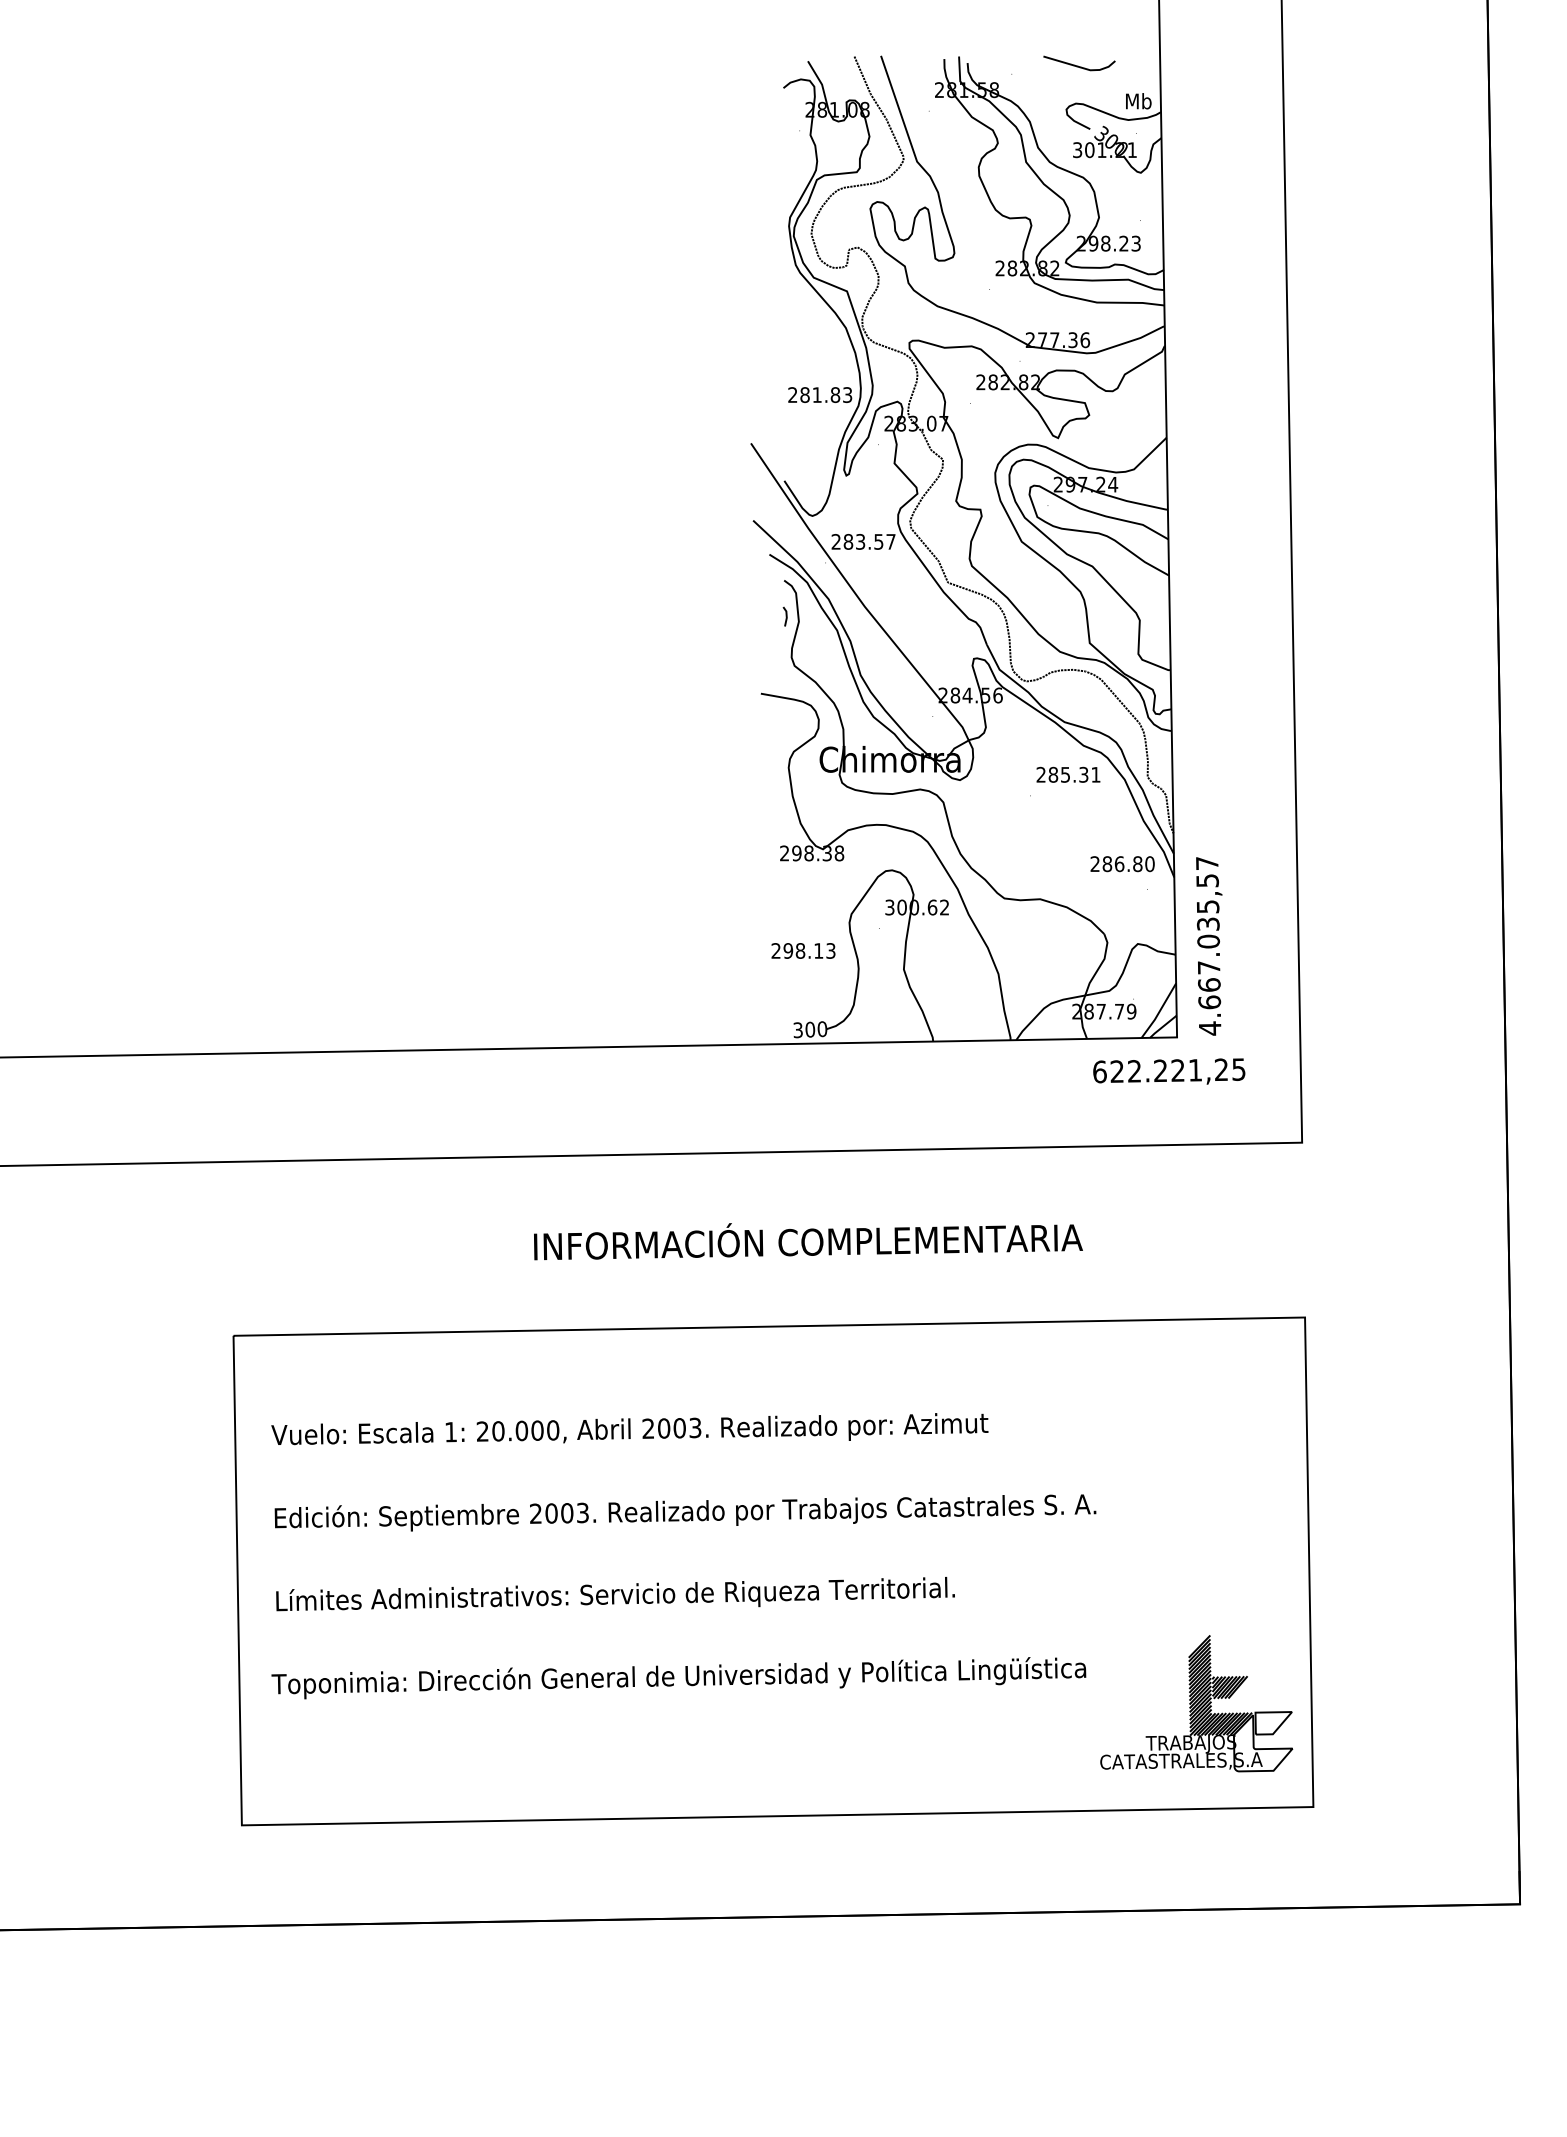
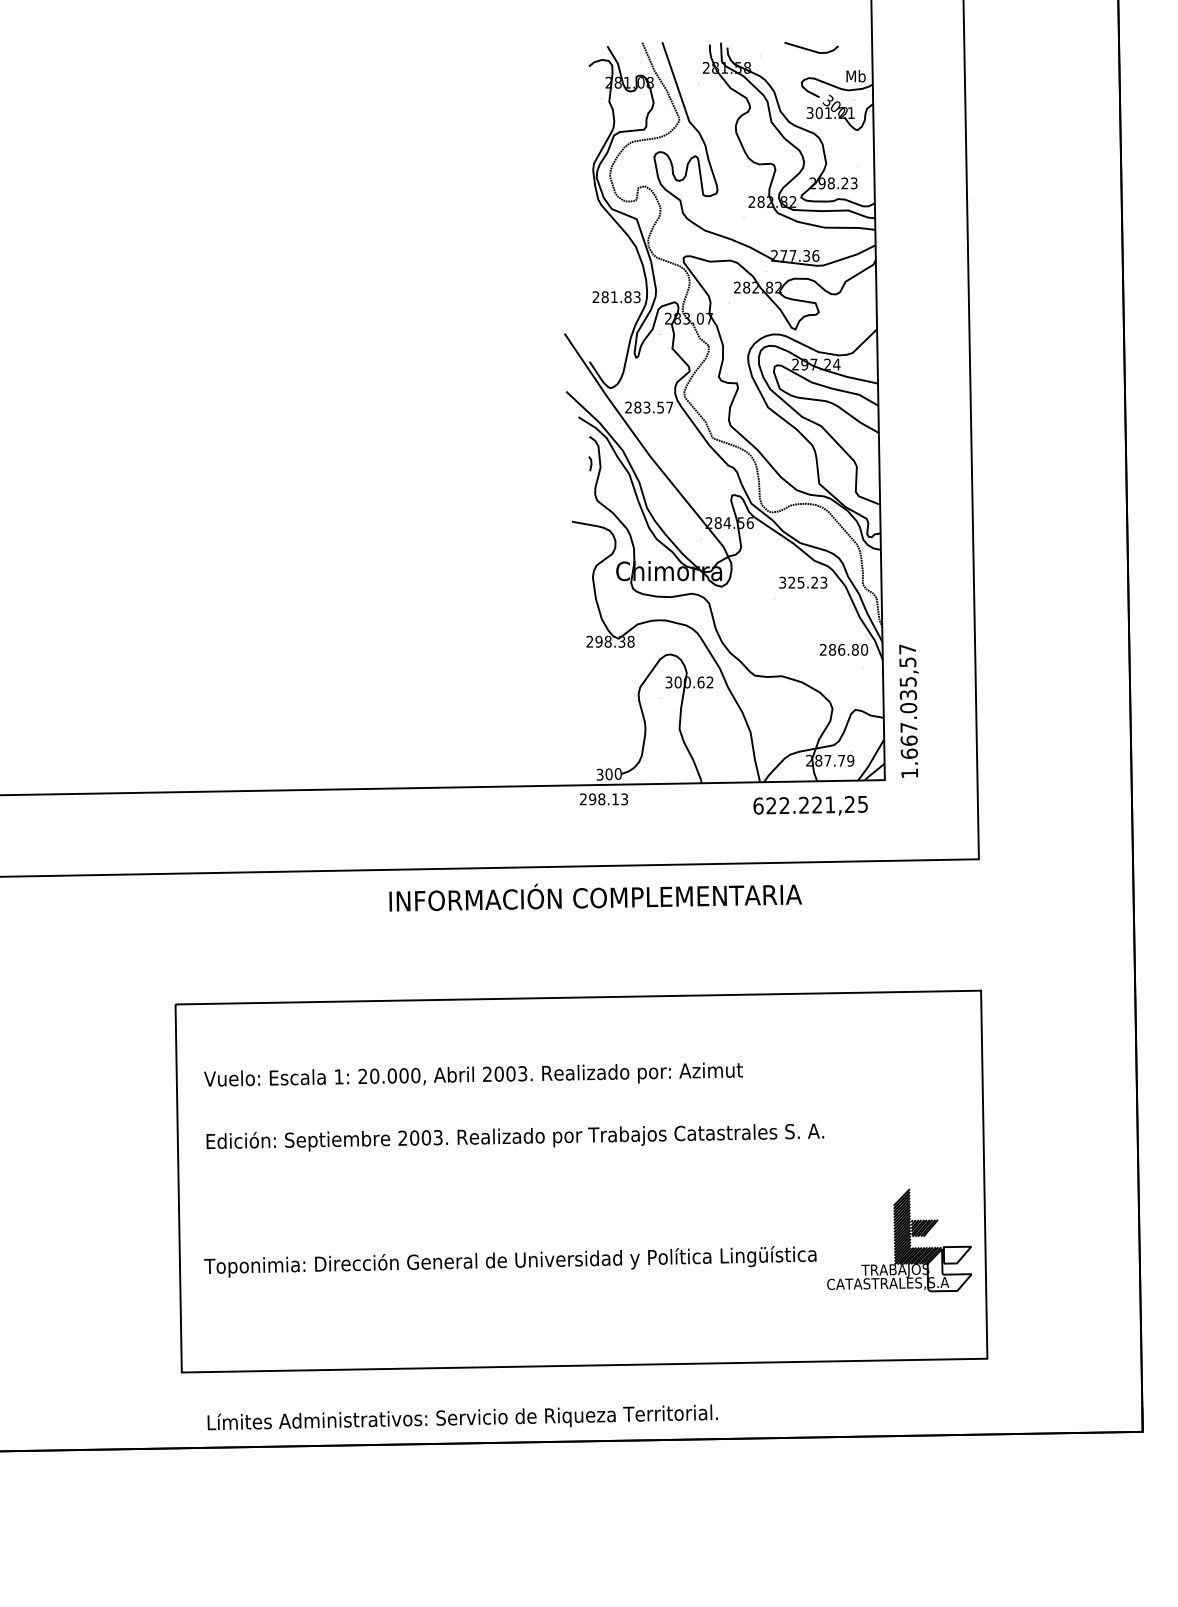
text: (1068, 774) -> (803, 582), 285.31 -> 325.23
text: (803, 950) -> (604, 798), moved
text: (1210, 1028) -> (910, 773), 4.667.035,57 -> 1.667.035,57
text: (1169, 1071) -> (810, 805), moved
text: (808, 1241) -> (595, 897), moved
text: (615, 1594) -> (462, 1417), moved
part: (1196, 1703) -> (899, 1240), moved

